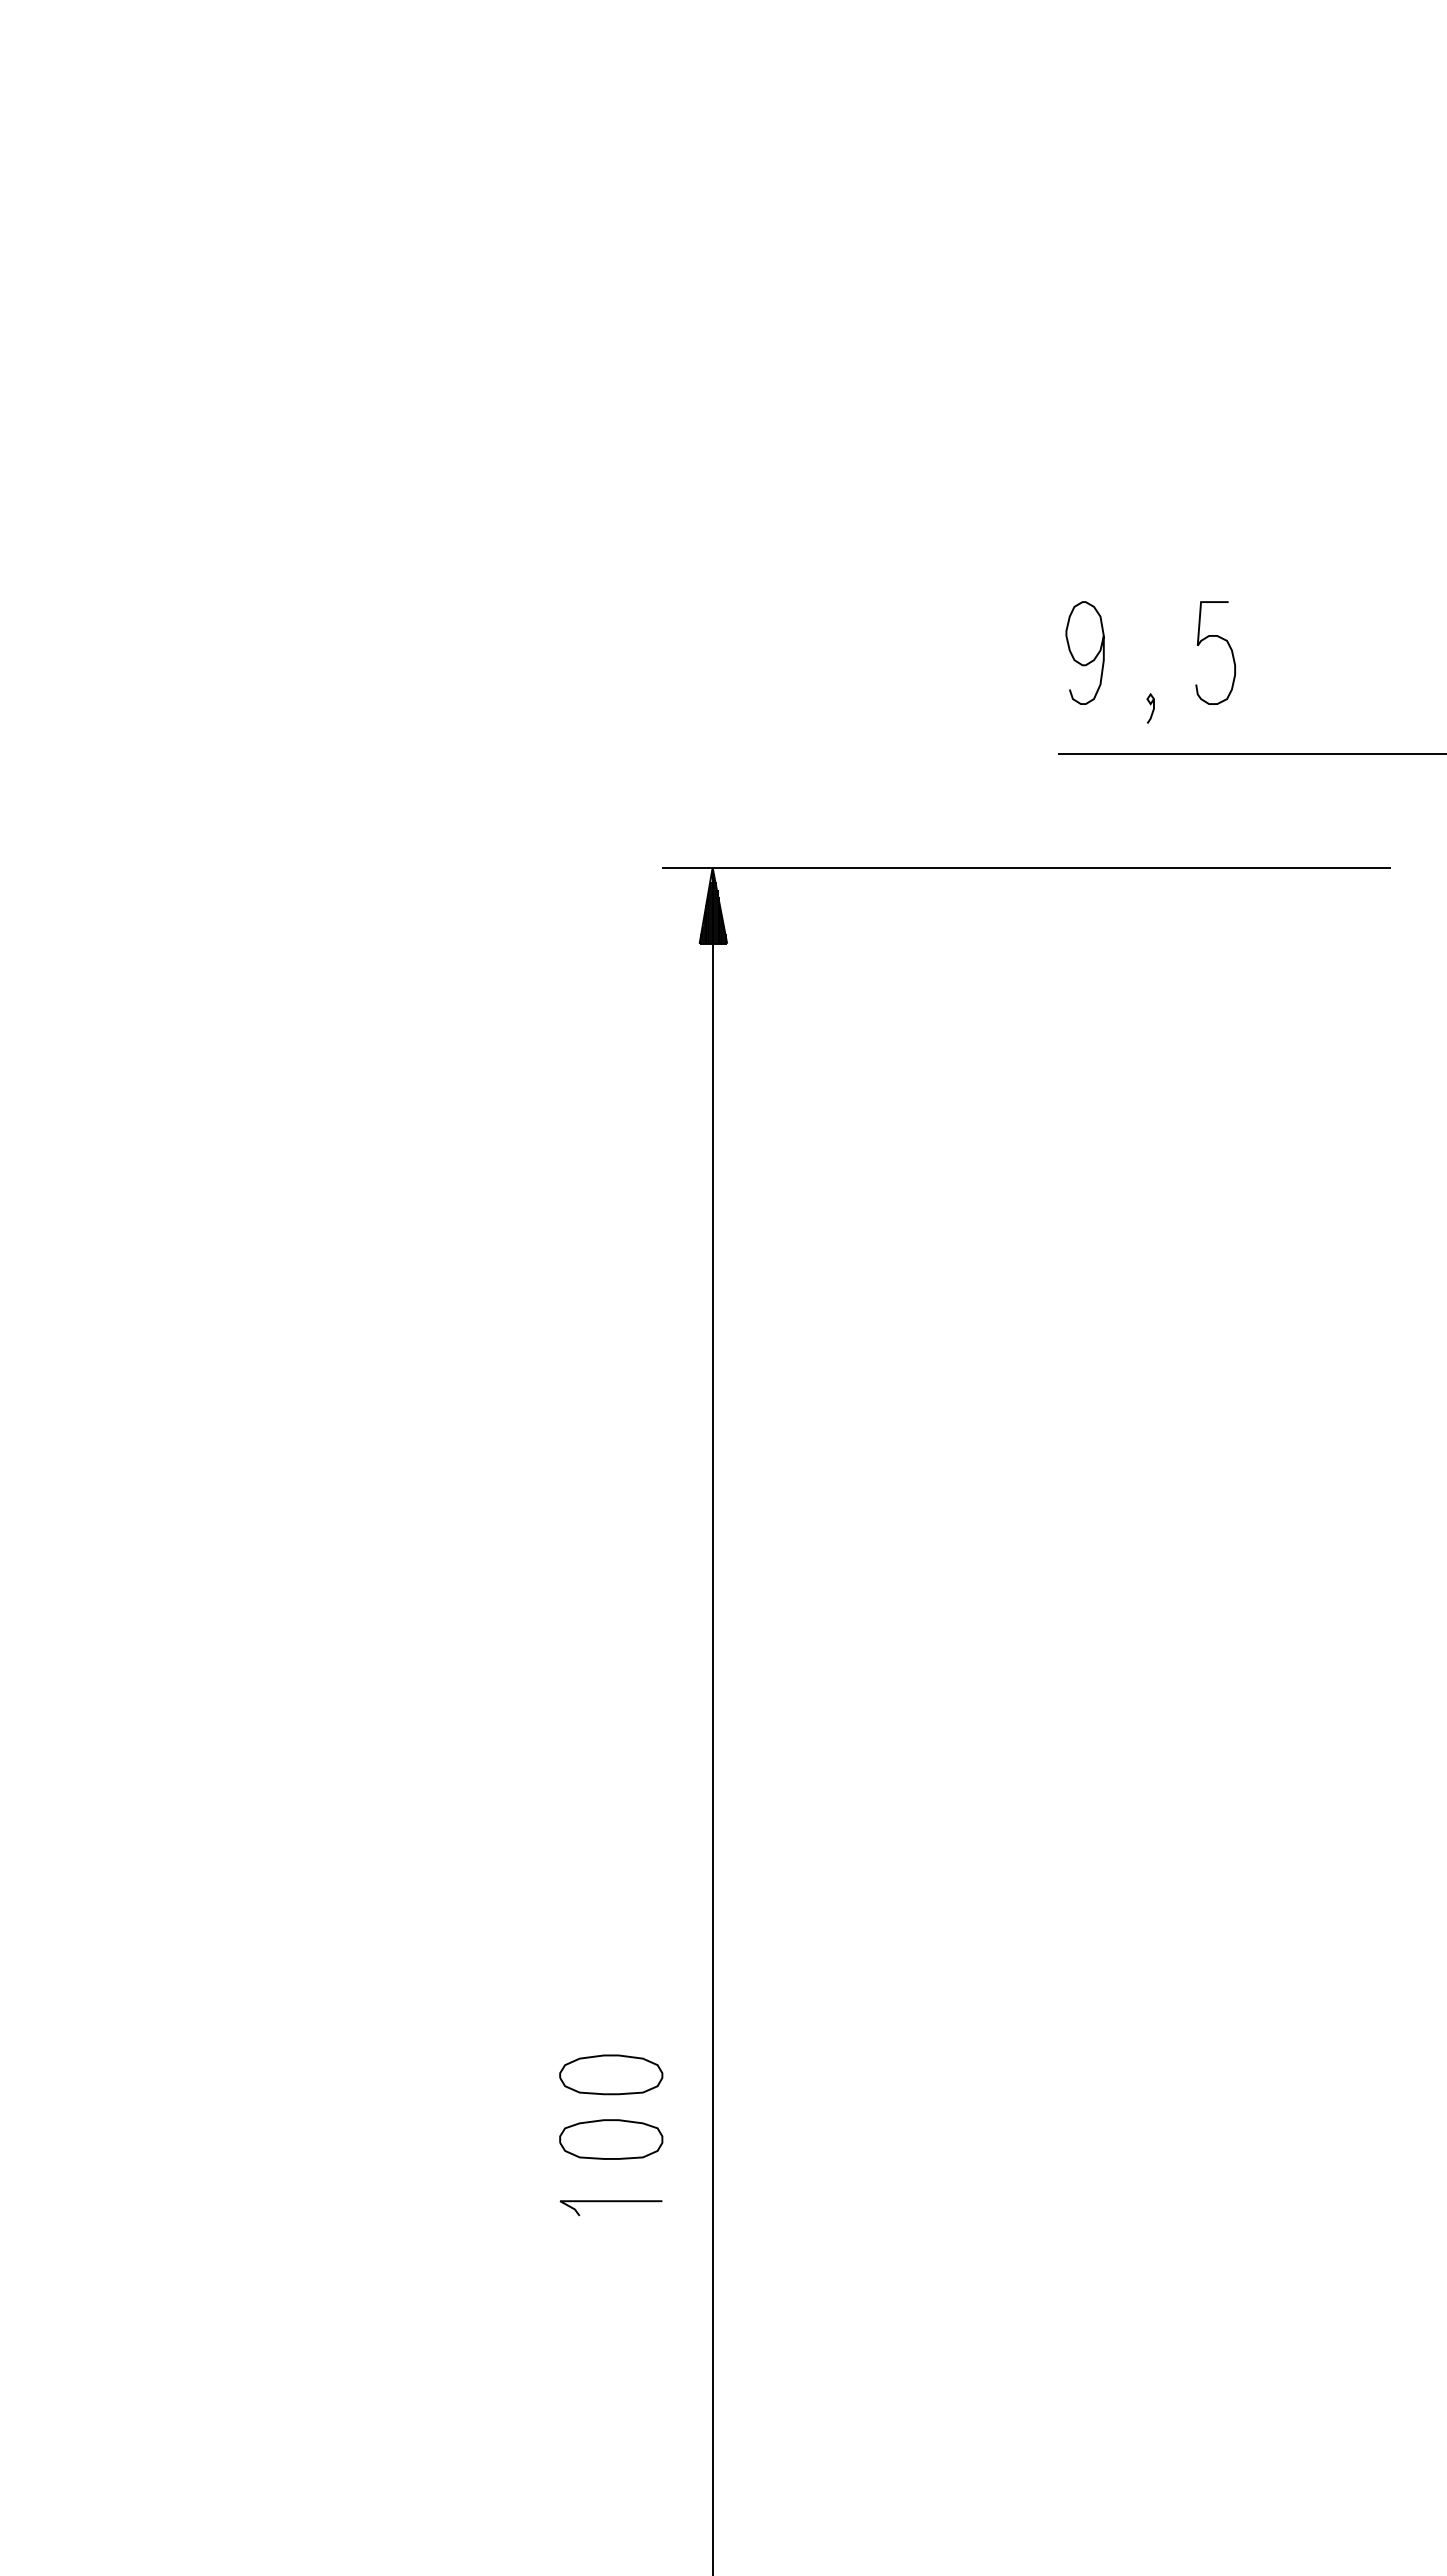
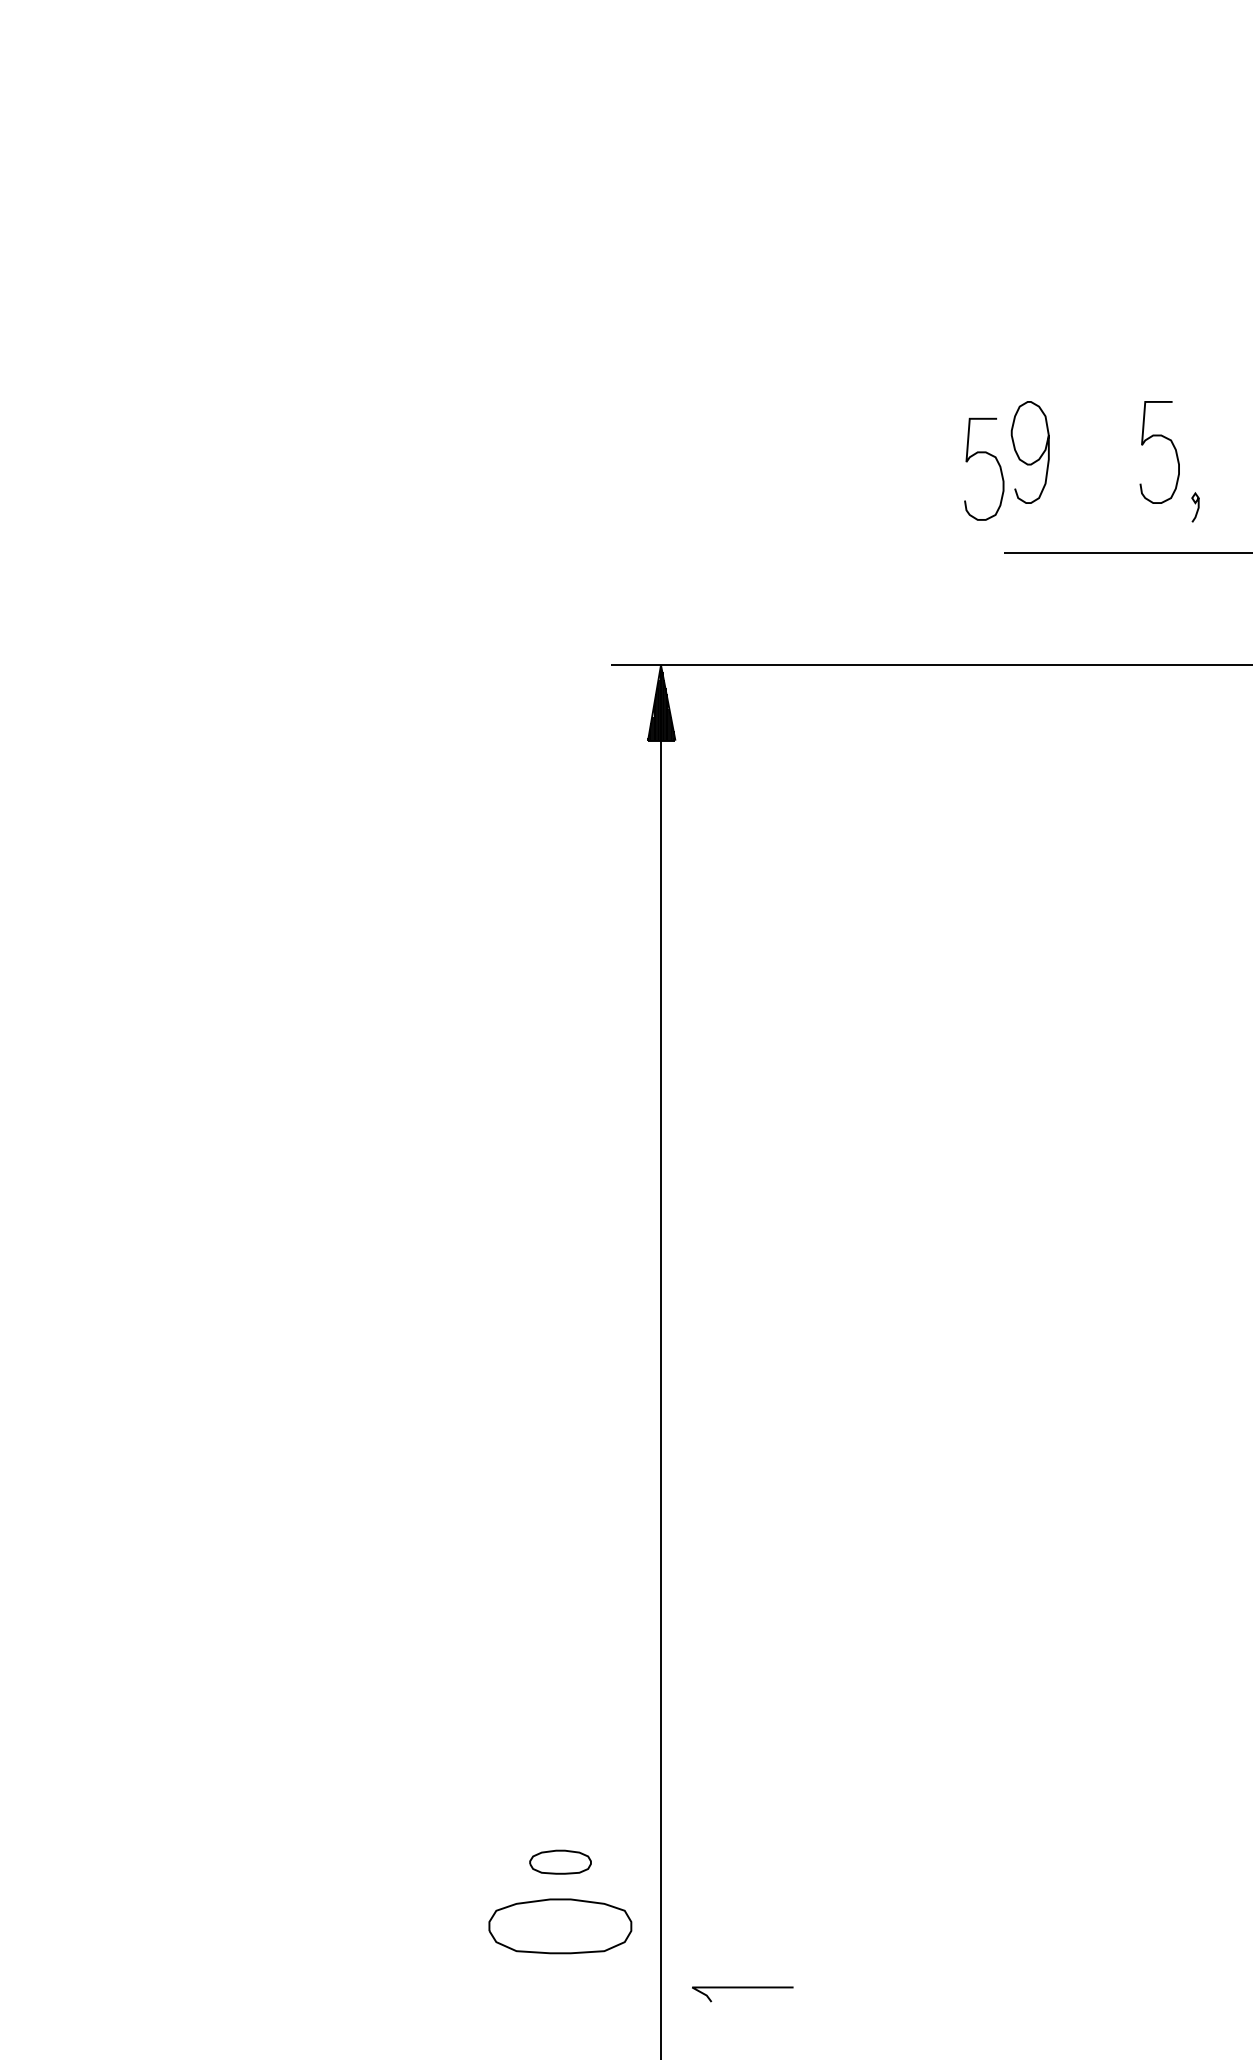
curve: (1044, 656) -> (990, 455), added
curve: (1152, 709) -> (1197, 508), moved
part: (611, 2074) -> (560, 1861), size x0.6
part: (611, 2139) -> (560, 1926), size x1.4
line: (610, 2202) -> (742, 1988), moved

